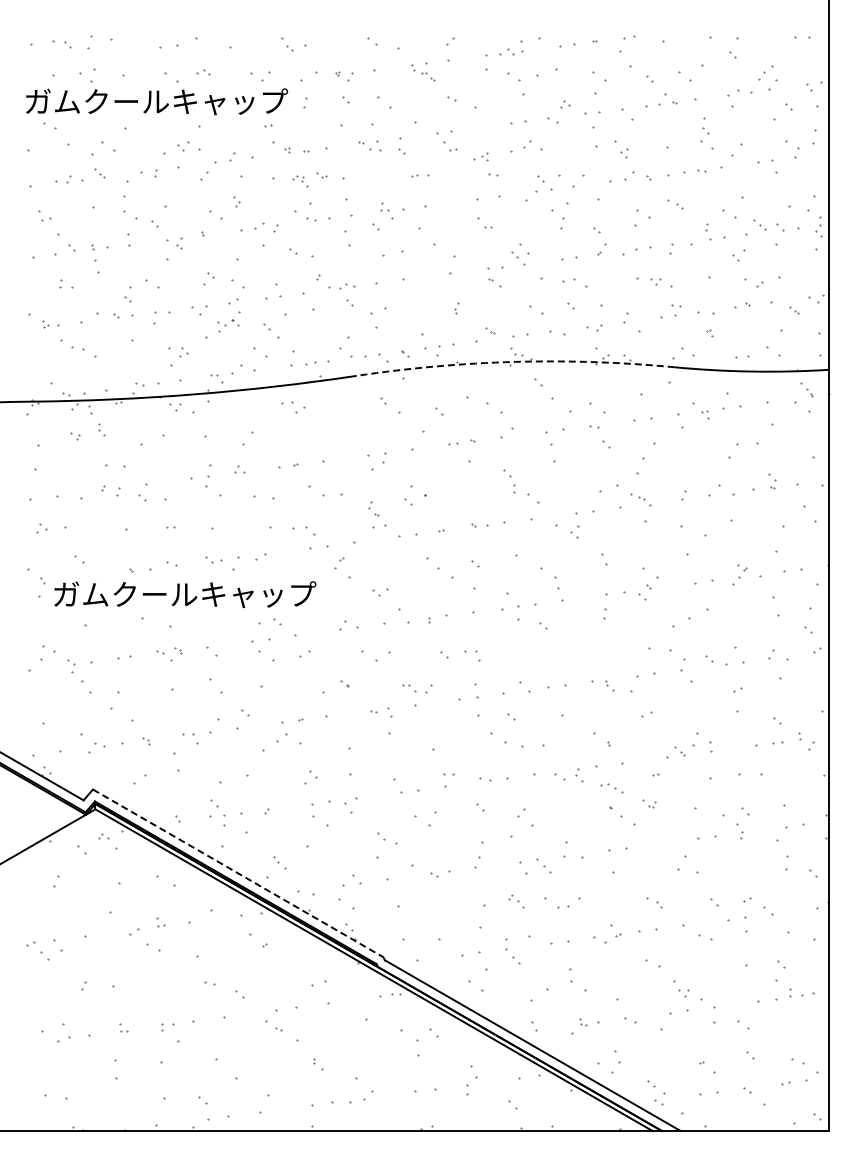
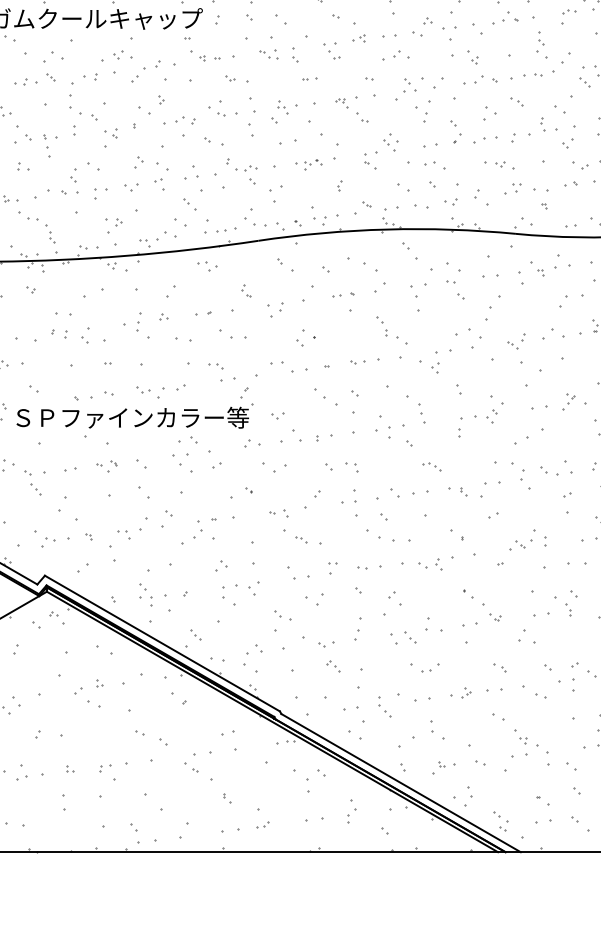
part: (740, 92) -> (569, 11), size x0.62
part: (480, 156) -> (358, 38), moved
part: (300, 181) -> (341, 102), moved
part: (759, 224) -> (584, 81), moved
part: (228, 325) -> (313, 164), moved
arc: (515, 361) -> (387, 229), dashed -> solid
part: (101, 429) -> (51, 237), moved
part: (644, 501) -> (512, 345), moved
part: (373, 508) -> (246, 290), moved
part: (304, 530) -> (216, 366), size x0.71
text: (199, 594) -> (131, 417), ガムクールキャップ -> ＳＰファインカラー等
part: (81, 683) -> (35, 489), size x0.62
part: (409, 688) -> (301, 540), moved
part: (611, 788) -> (431, 467), moved
part: (649, 803) -> (495, 616), moved
line: (238, 873) -> (162, 643), dashed -> solid
part: (516, 901) -> (333, 666), moved
part: (613, 933) -> (466, 692), size x0.62
part: (362, 1096) -> (263, 824), size x0.62

